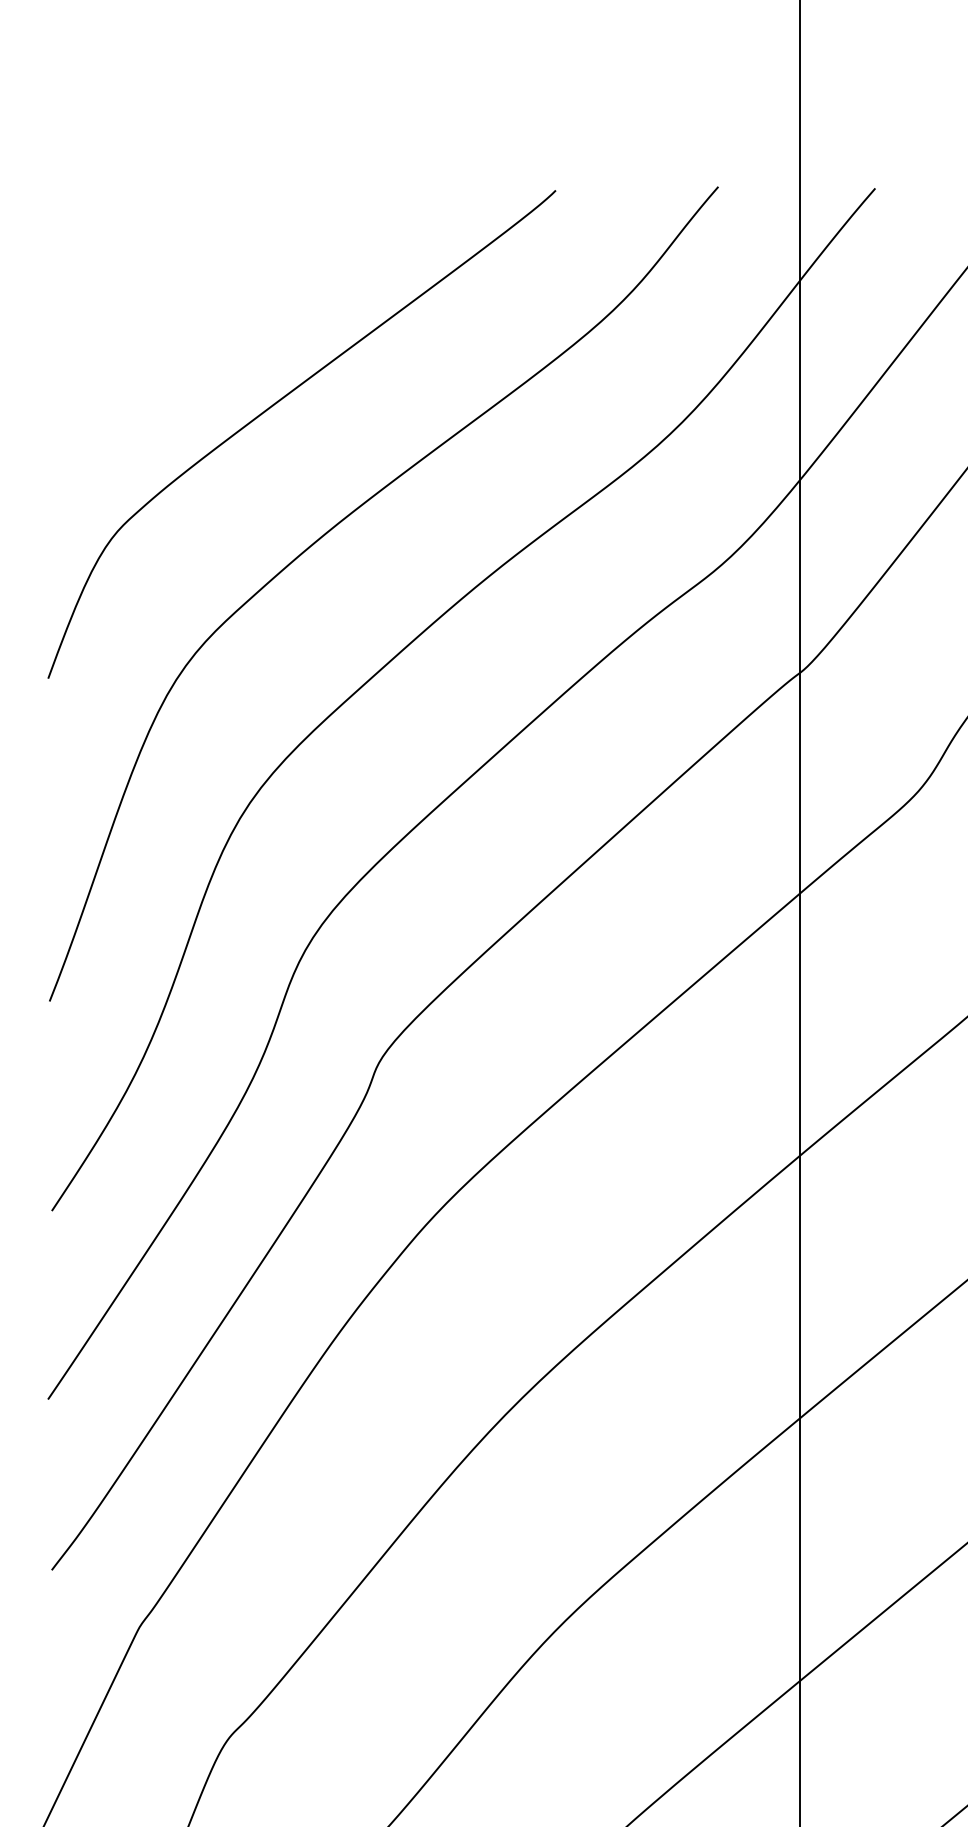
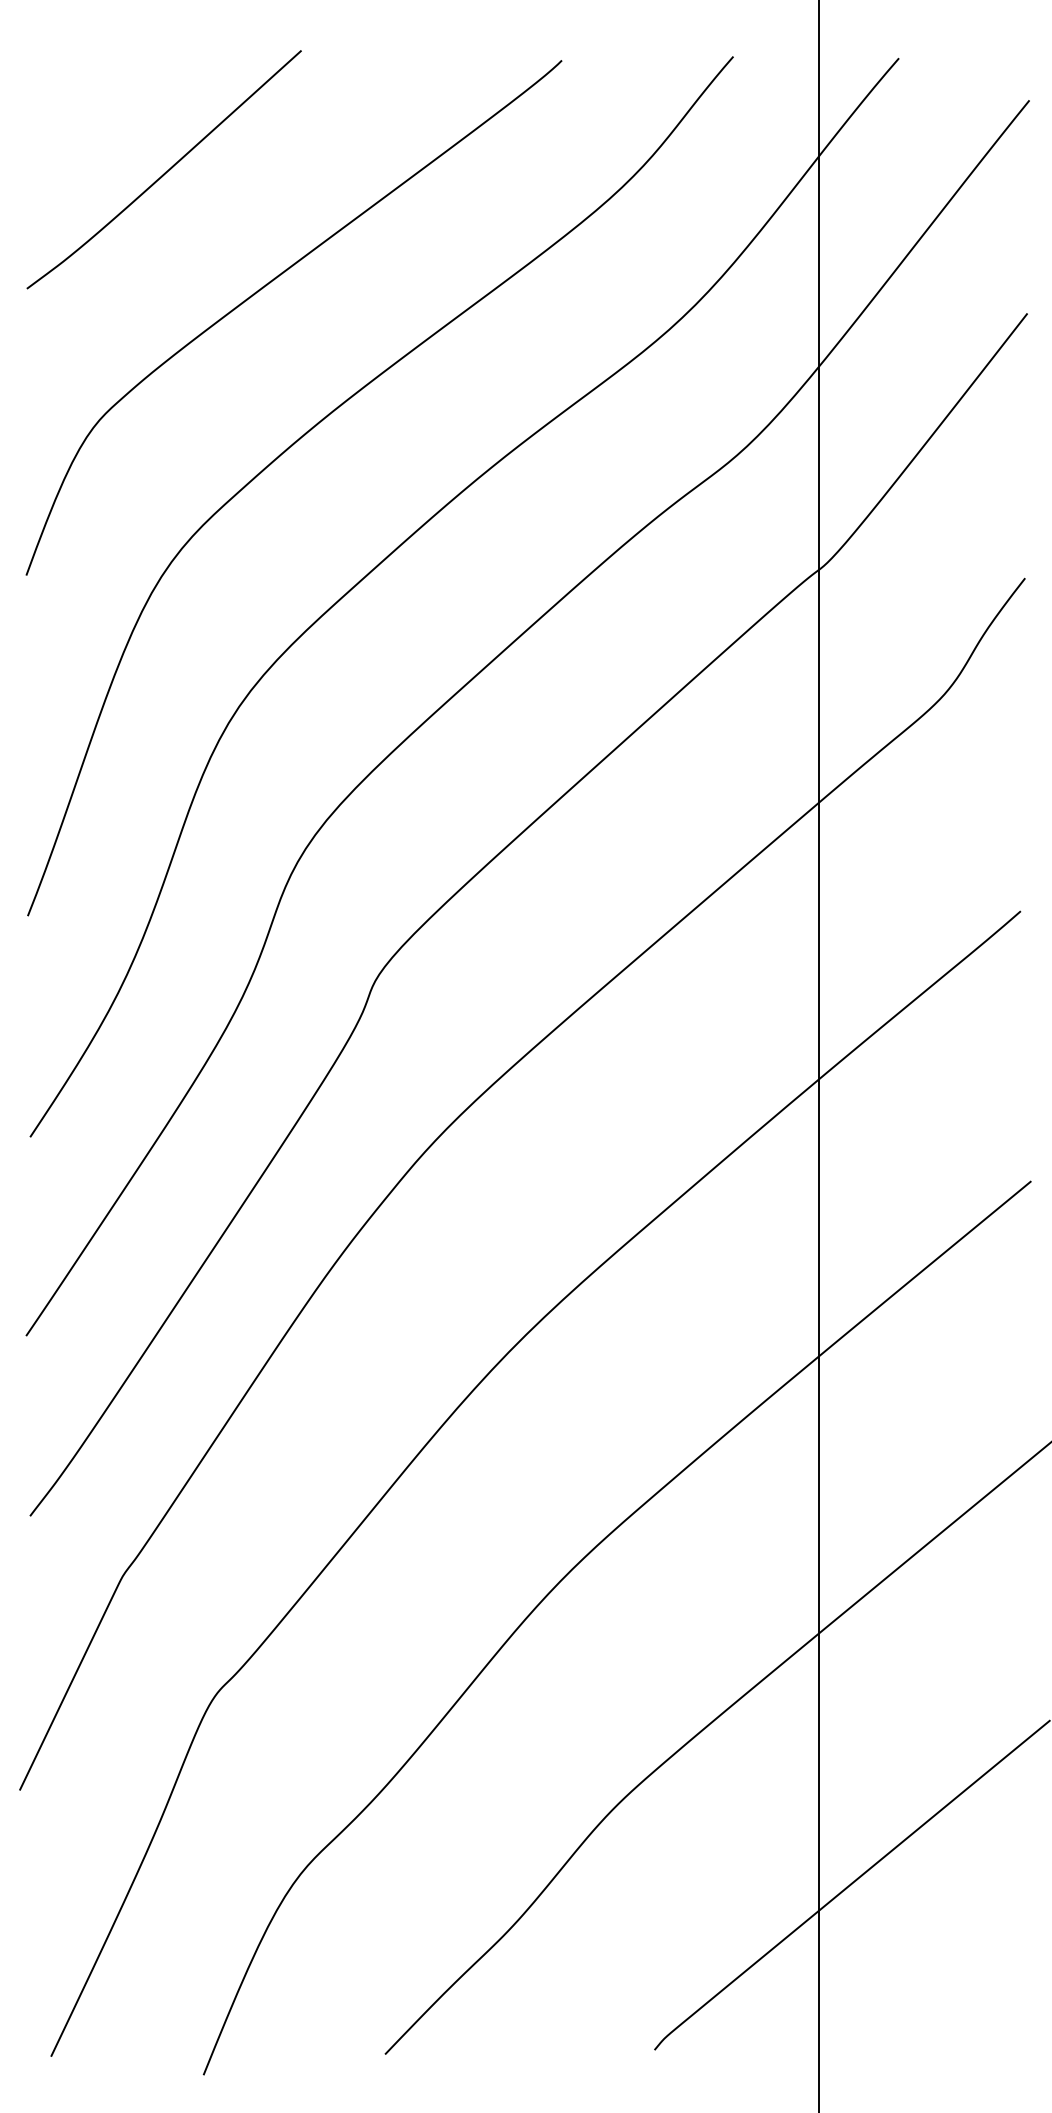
curve: (180, 295) -> (165, 171), added

